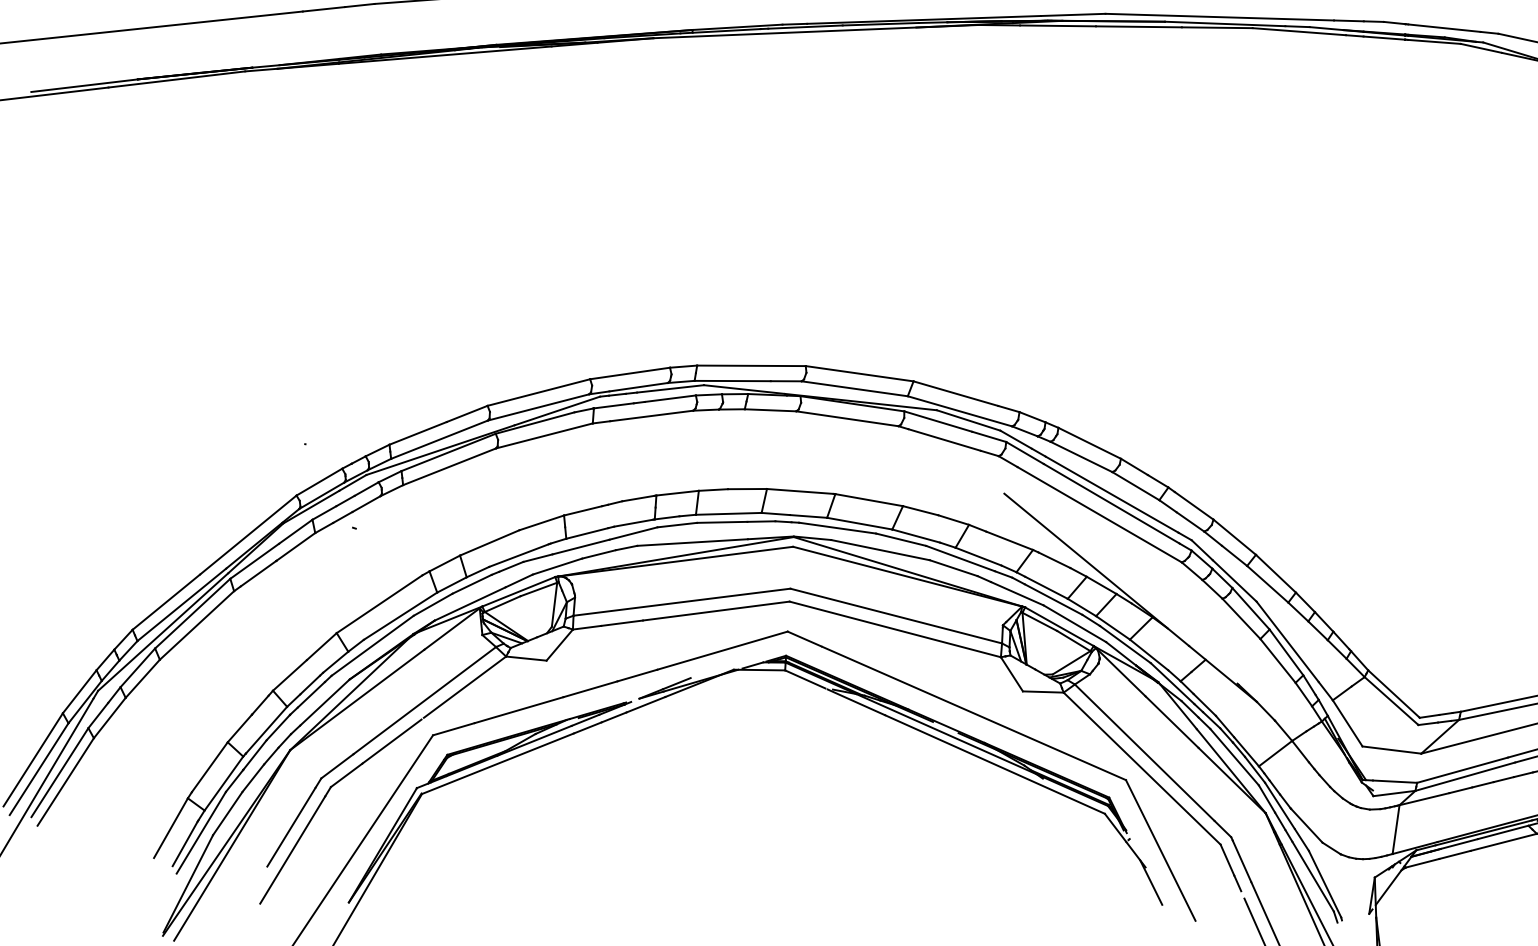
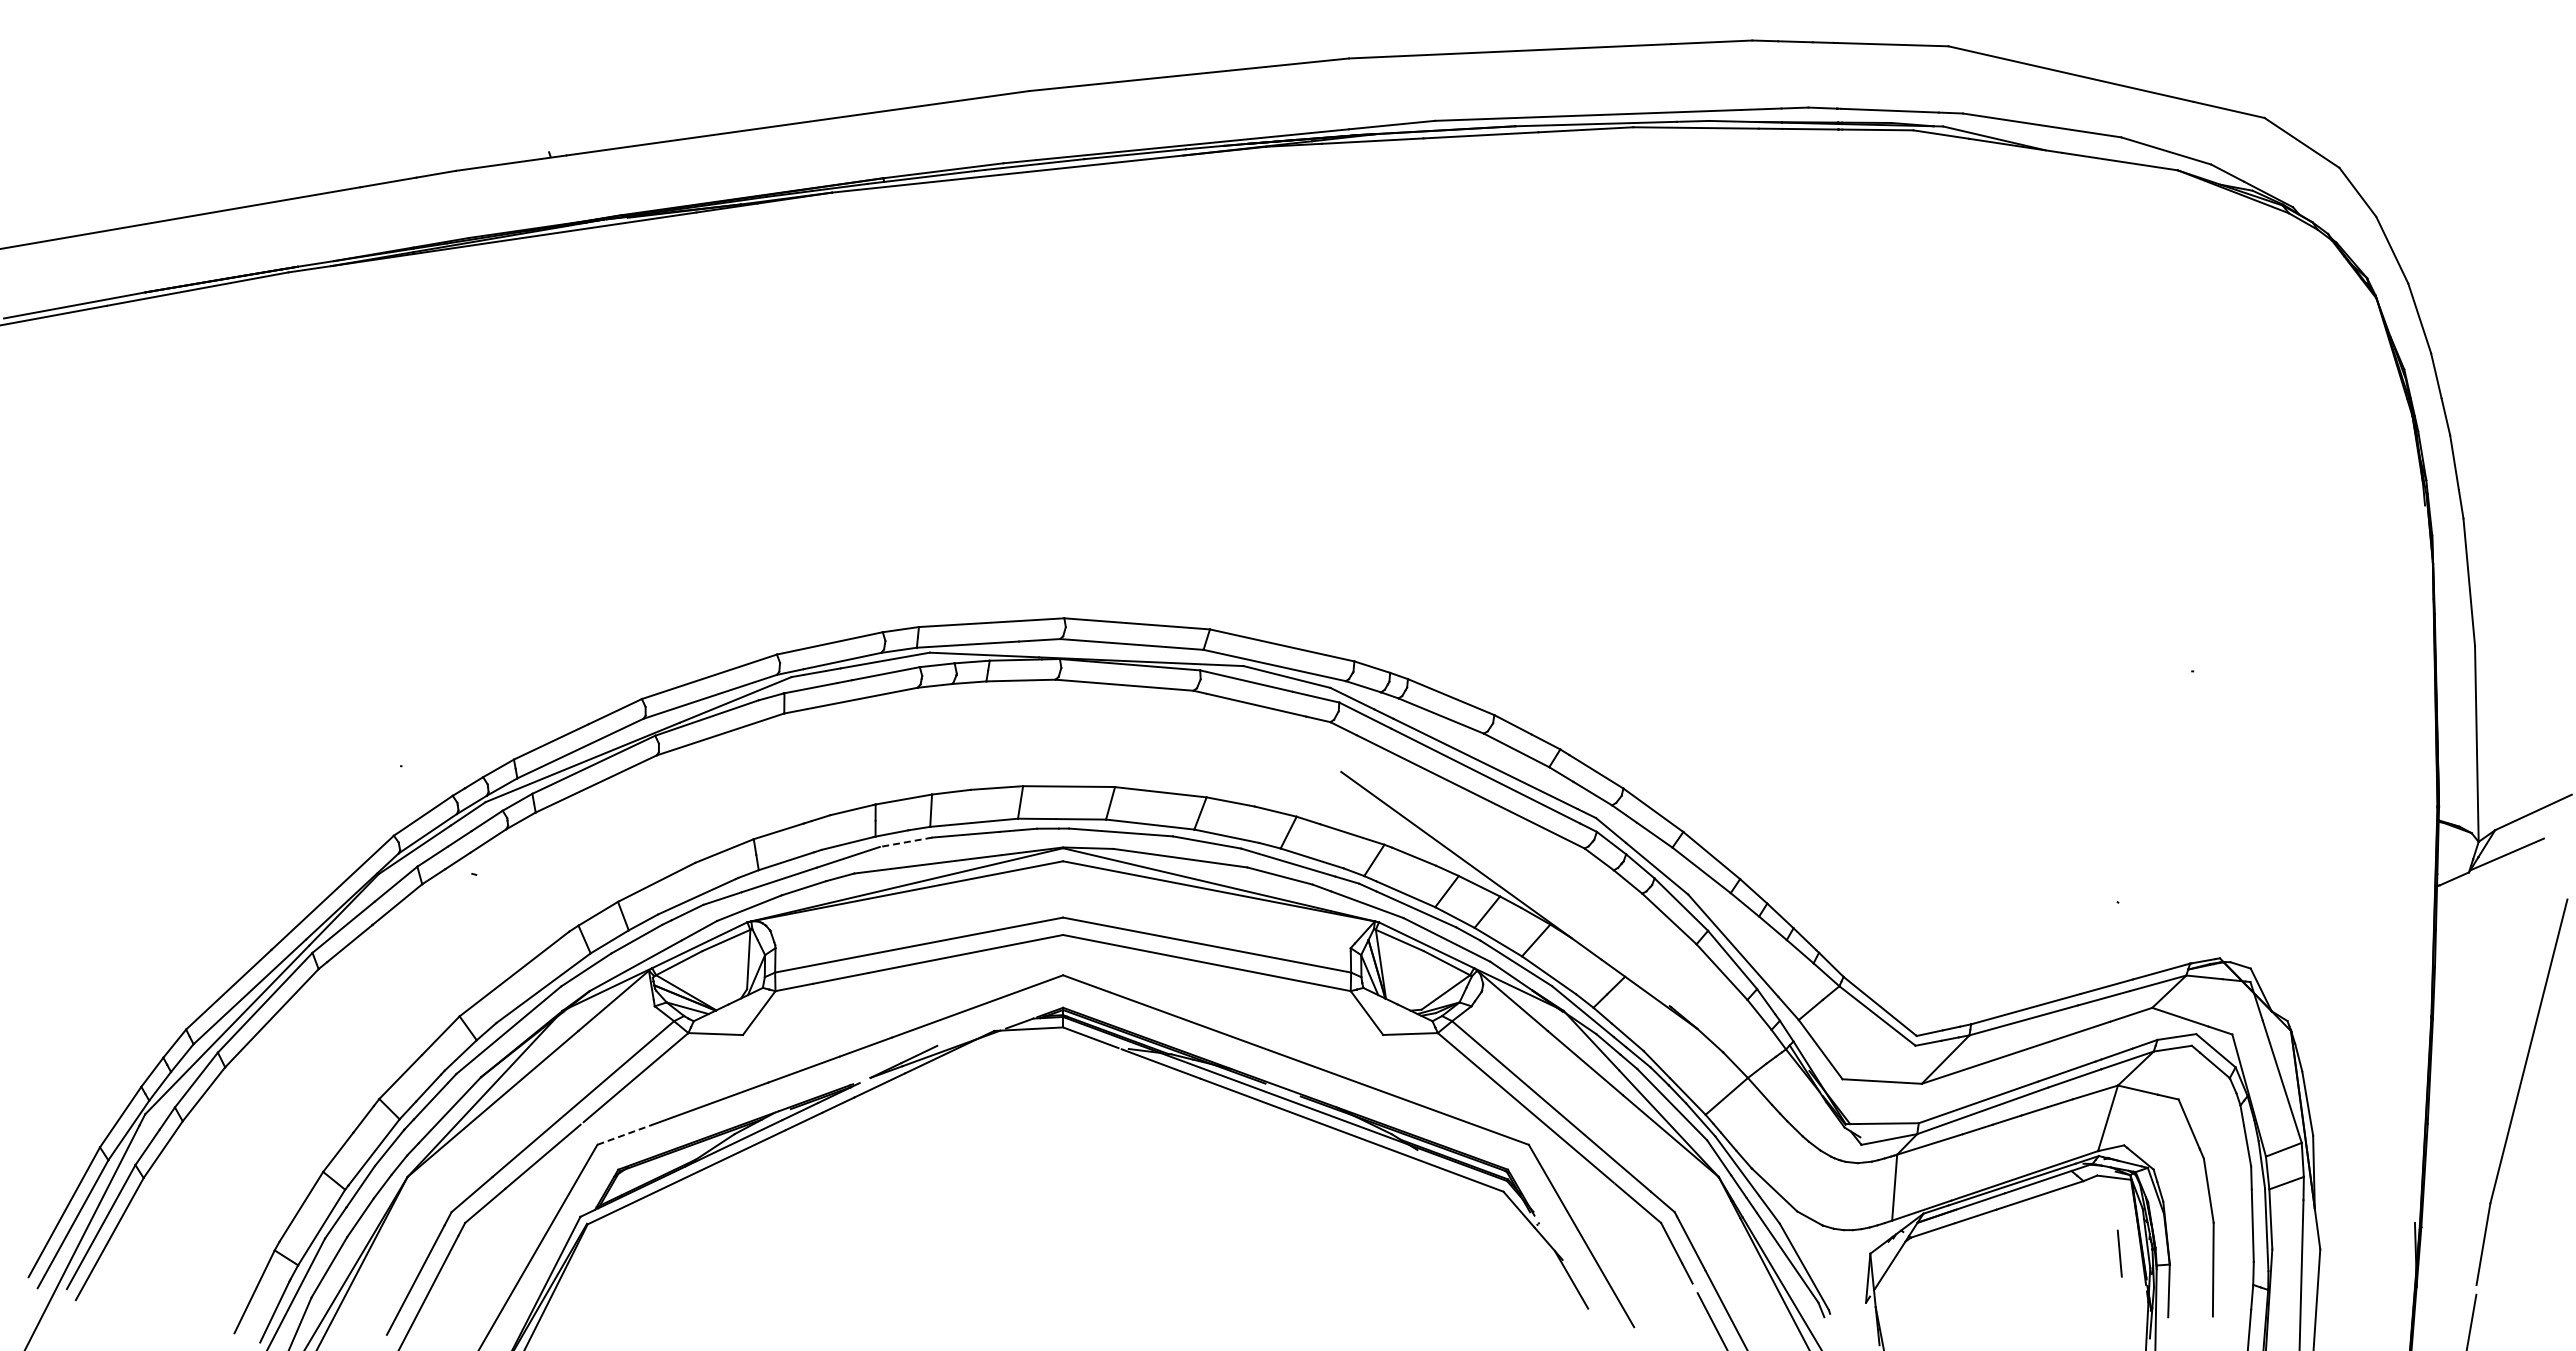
line: (677, 525) -> (906, 842), solid -> dashed
line: (453, 728) -> (624, 1134), solid -> dashed

